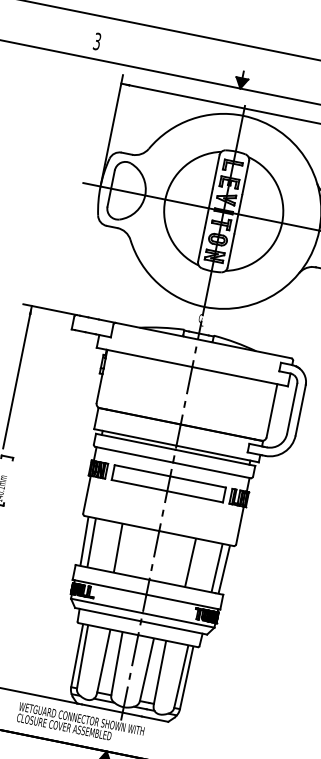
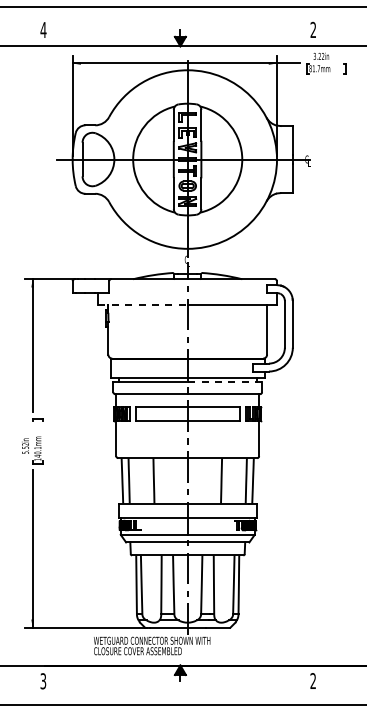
text: (97, 40) -> (43, 29), 3 -> 4
line: (145, 356) -> (143, 304), solid -> dashed
line: (214, 457) -> (224, 382), solid -> dashed

